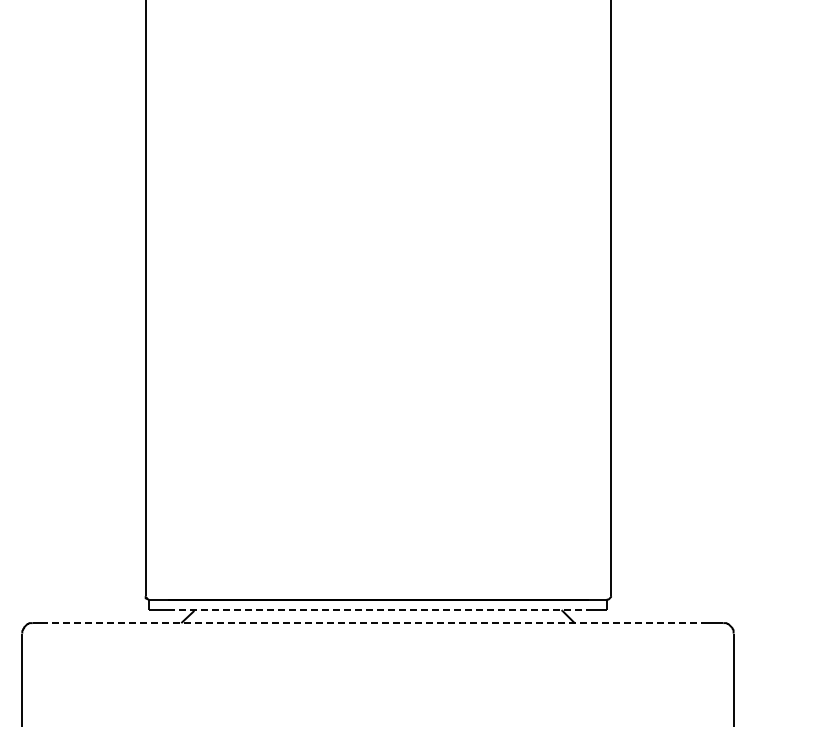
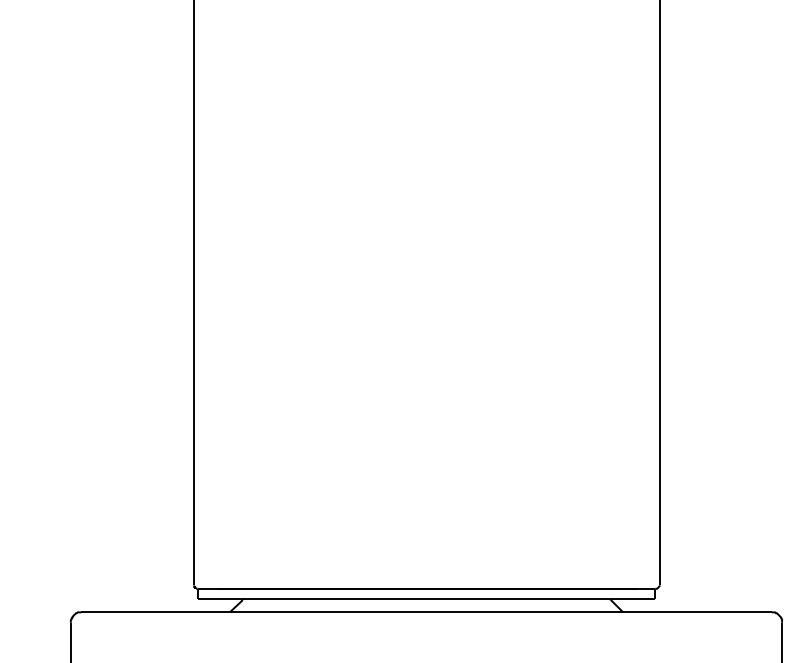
line: (378, 610) -> (427, 599), dashed -> solid
line: (377, 623) -> (426, 612), dashed -> solid

